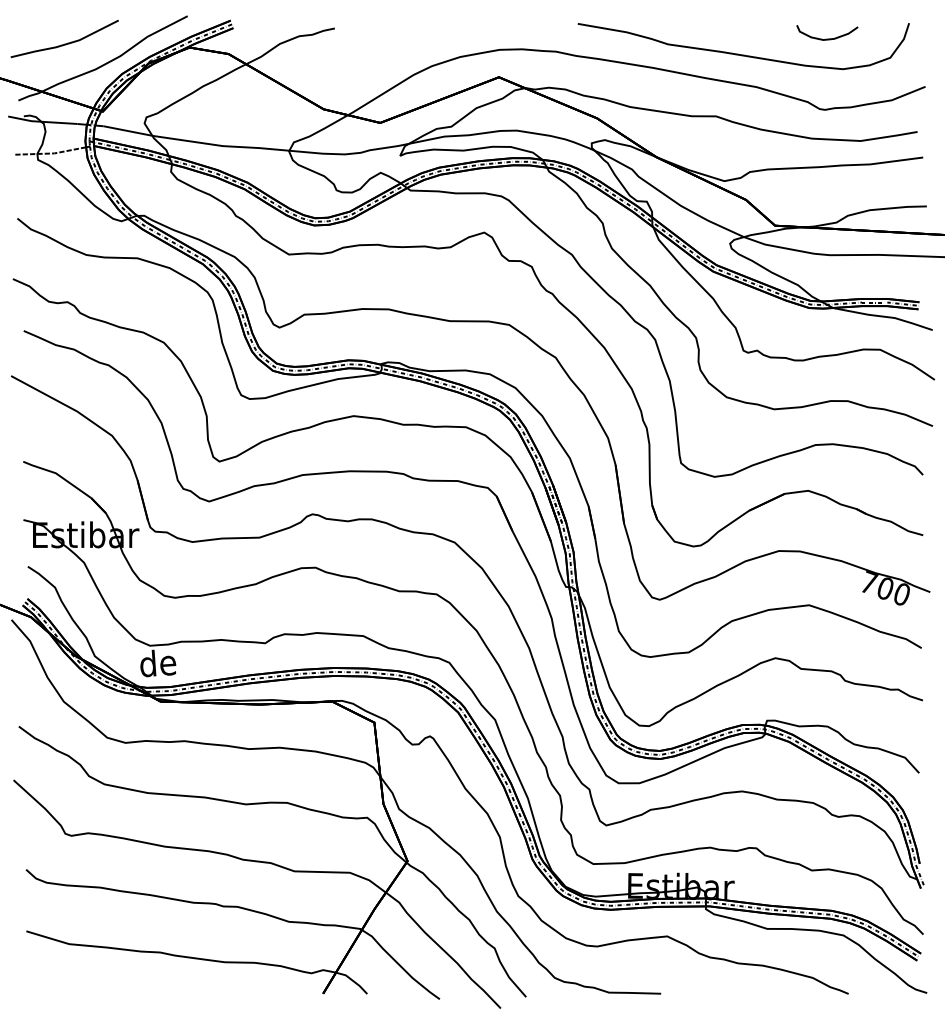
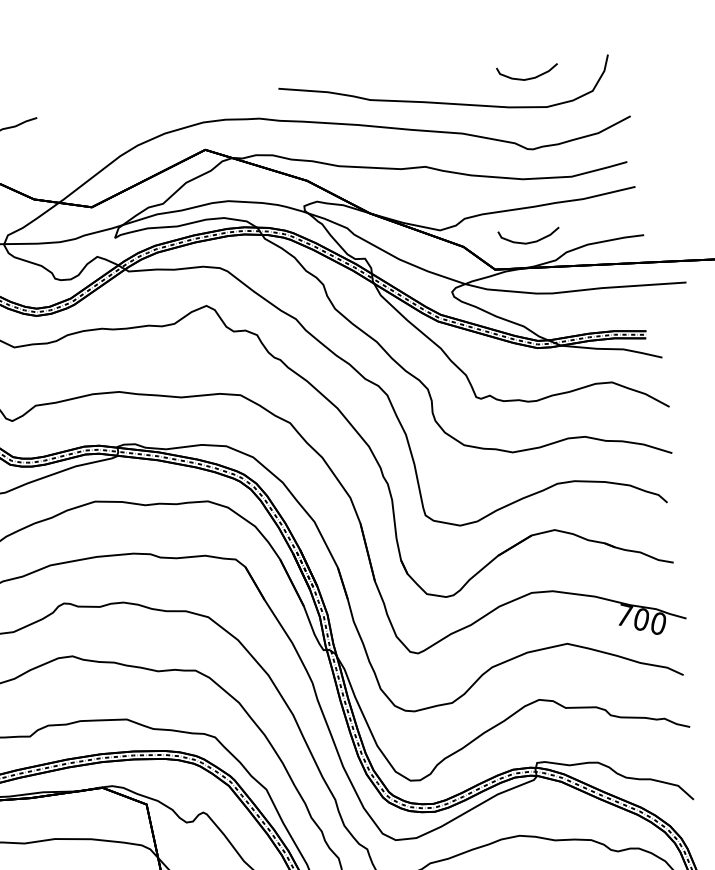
curve: (812, 201) -> (529, 241), added

